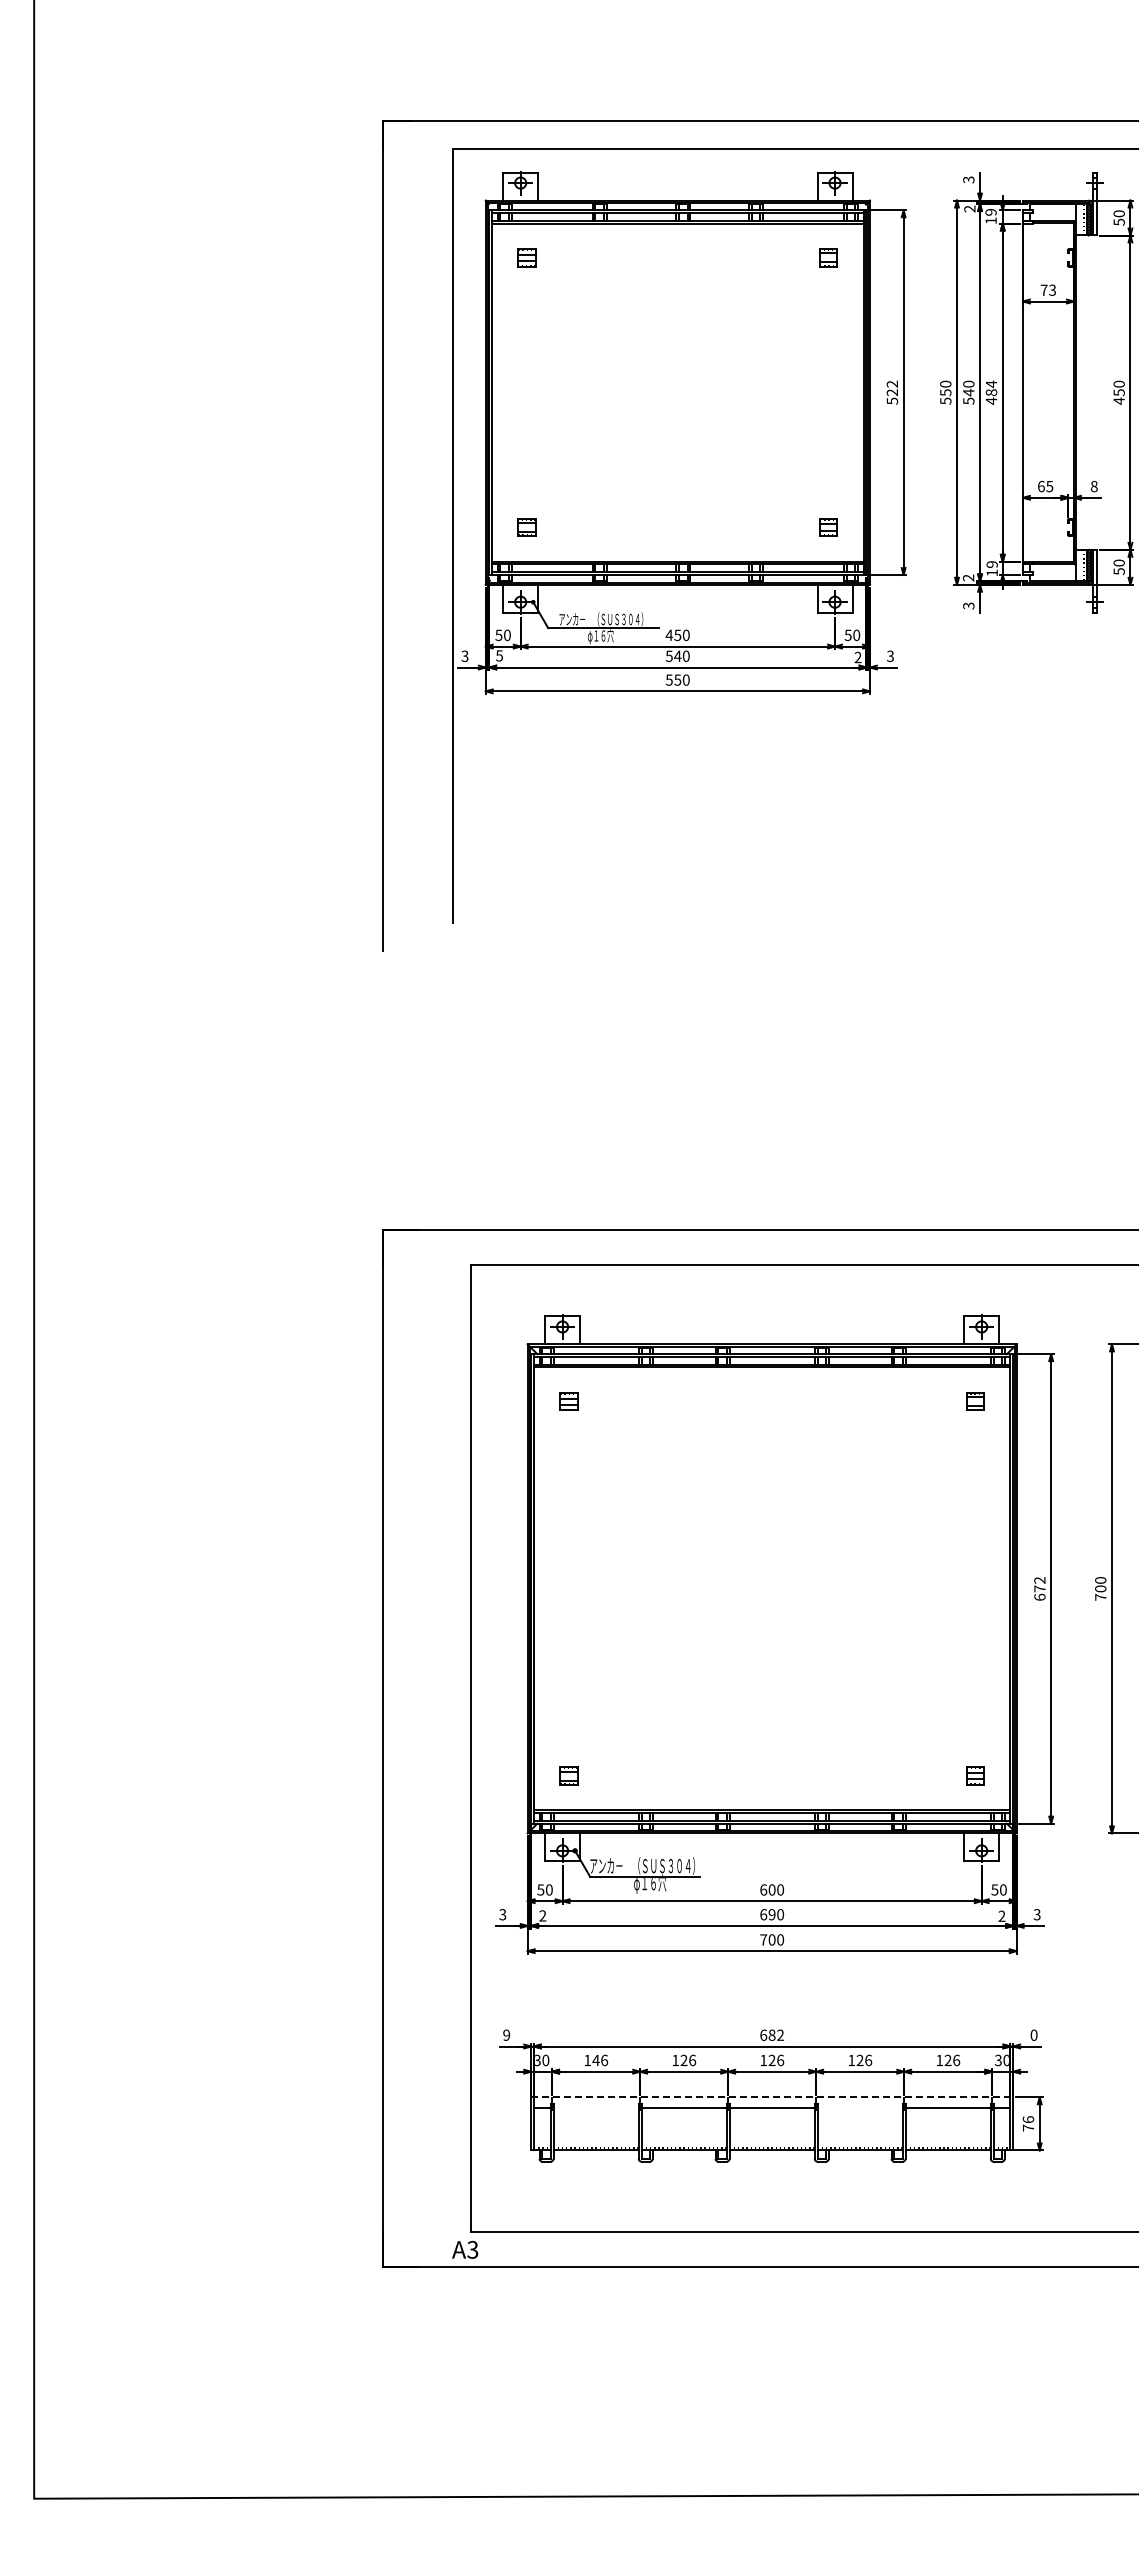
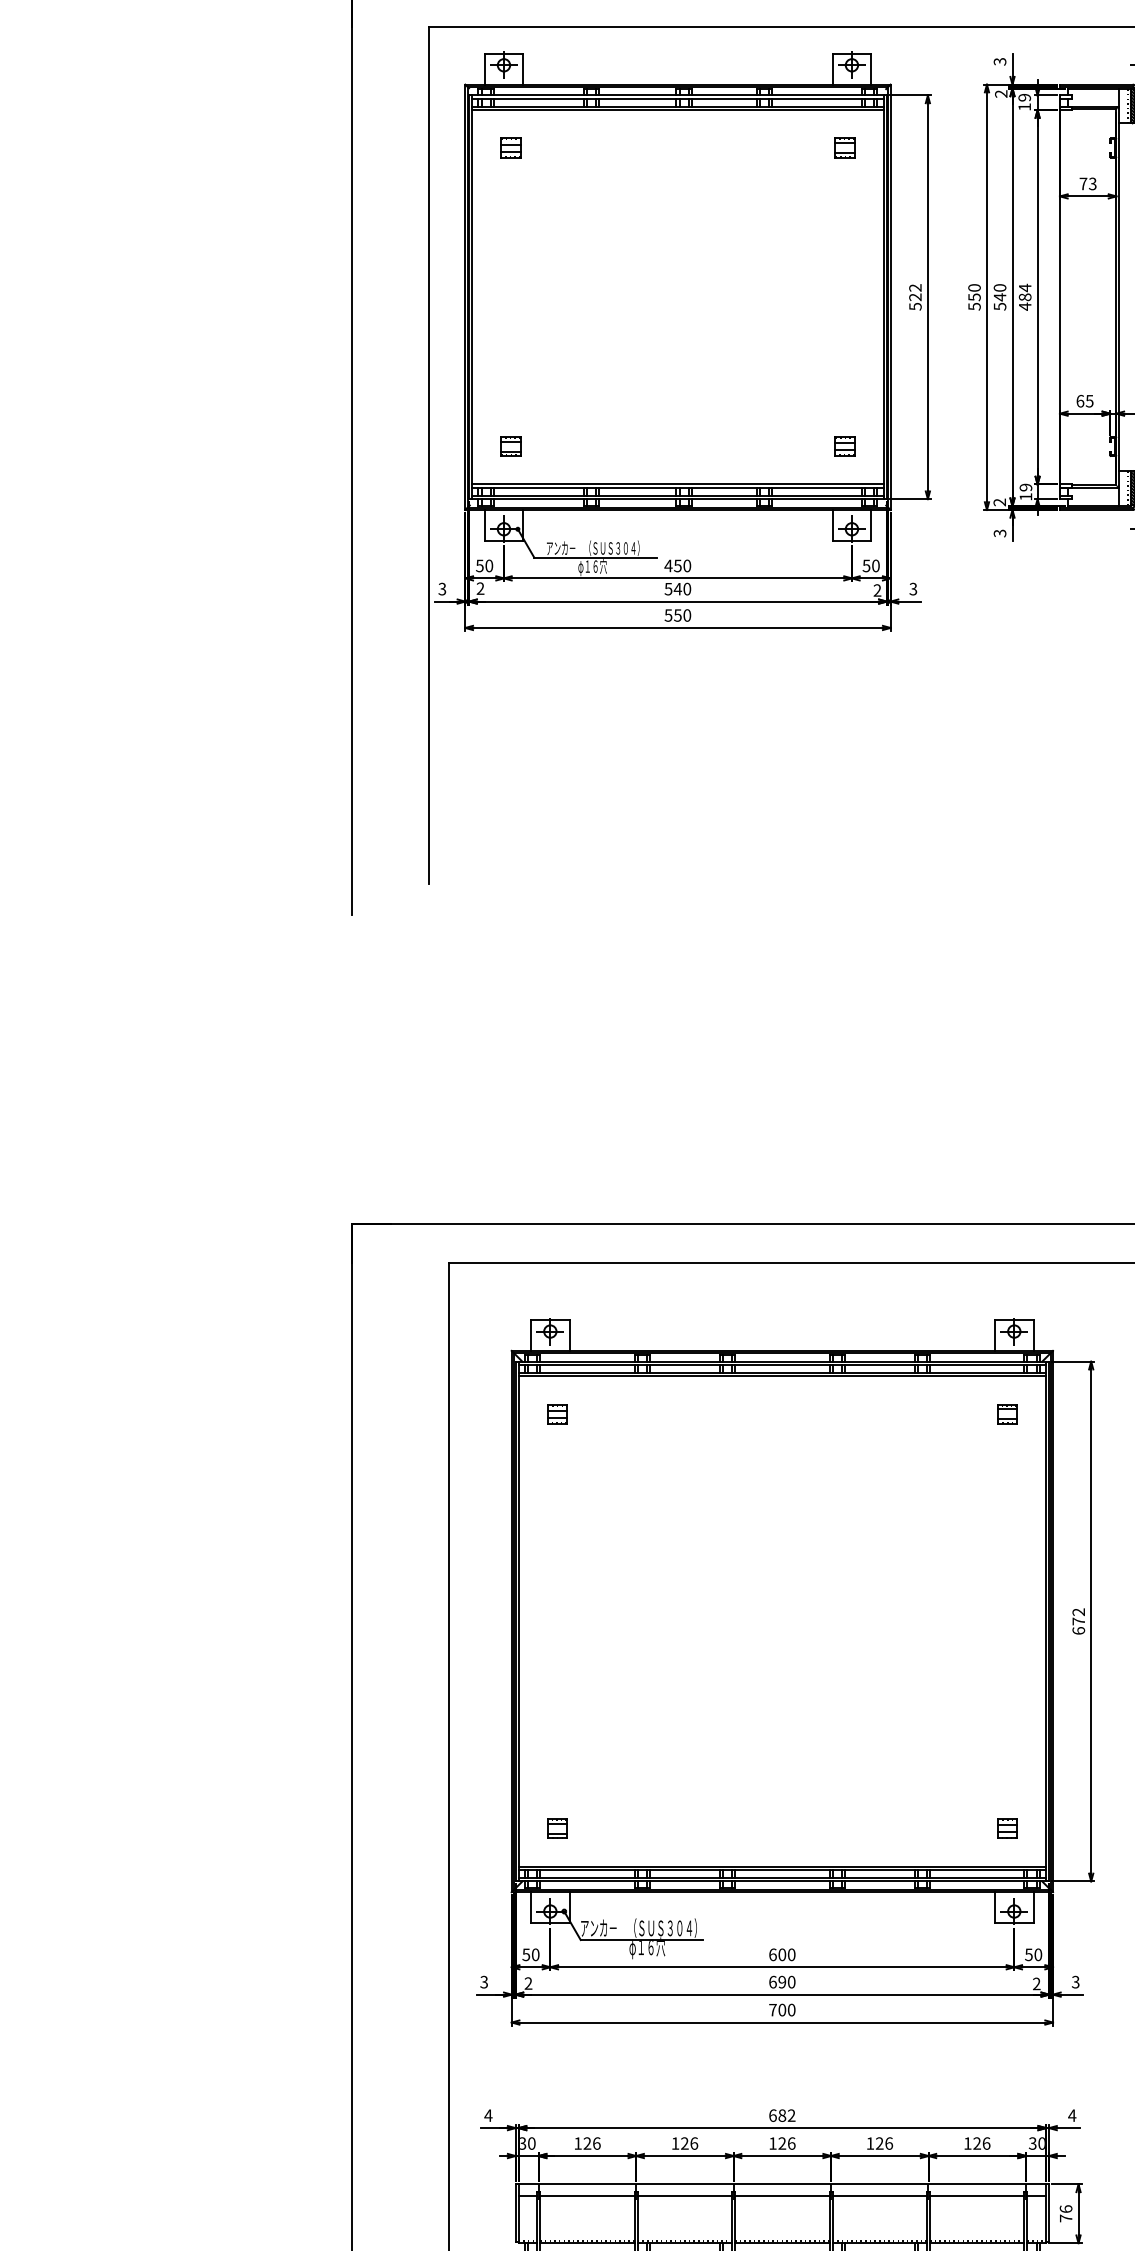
text: (499, 655) -> (480, 588), 5 -> 2
text: (506, 2034) -> (488, 2114), 9 -> 4
text: (1033, 2034) -> (1071, 2114), 0 -> 4
text: (595, 2059) -> (586, 2142), 146 -> 126
line: (772, 2097) -> (782, 2184), dashed -> solid
line: (595, 2107) -> (586, 2195), added
line: (859, 2107) -> (879, 2195), added

